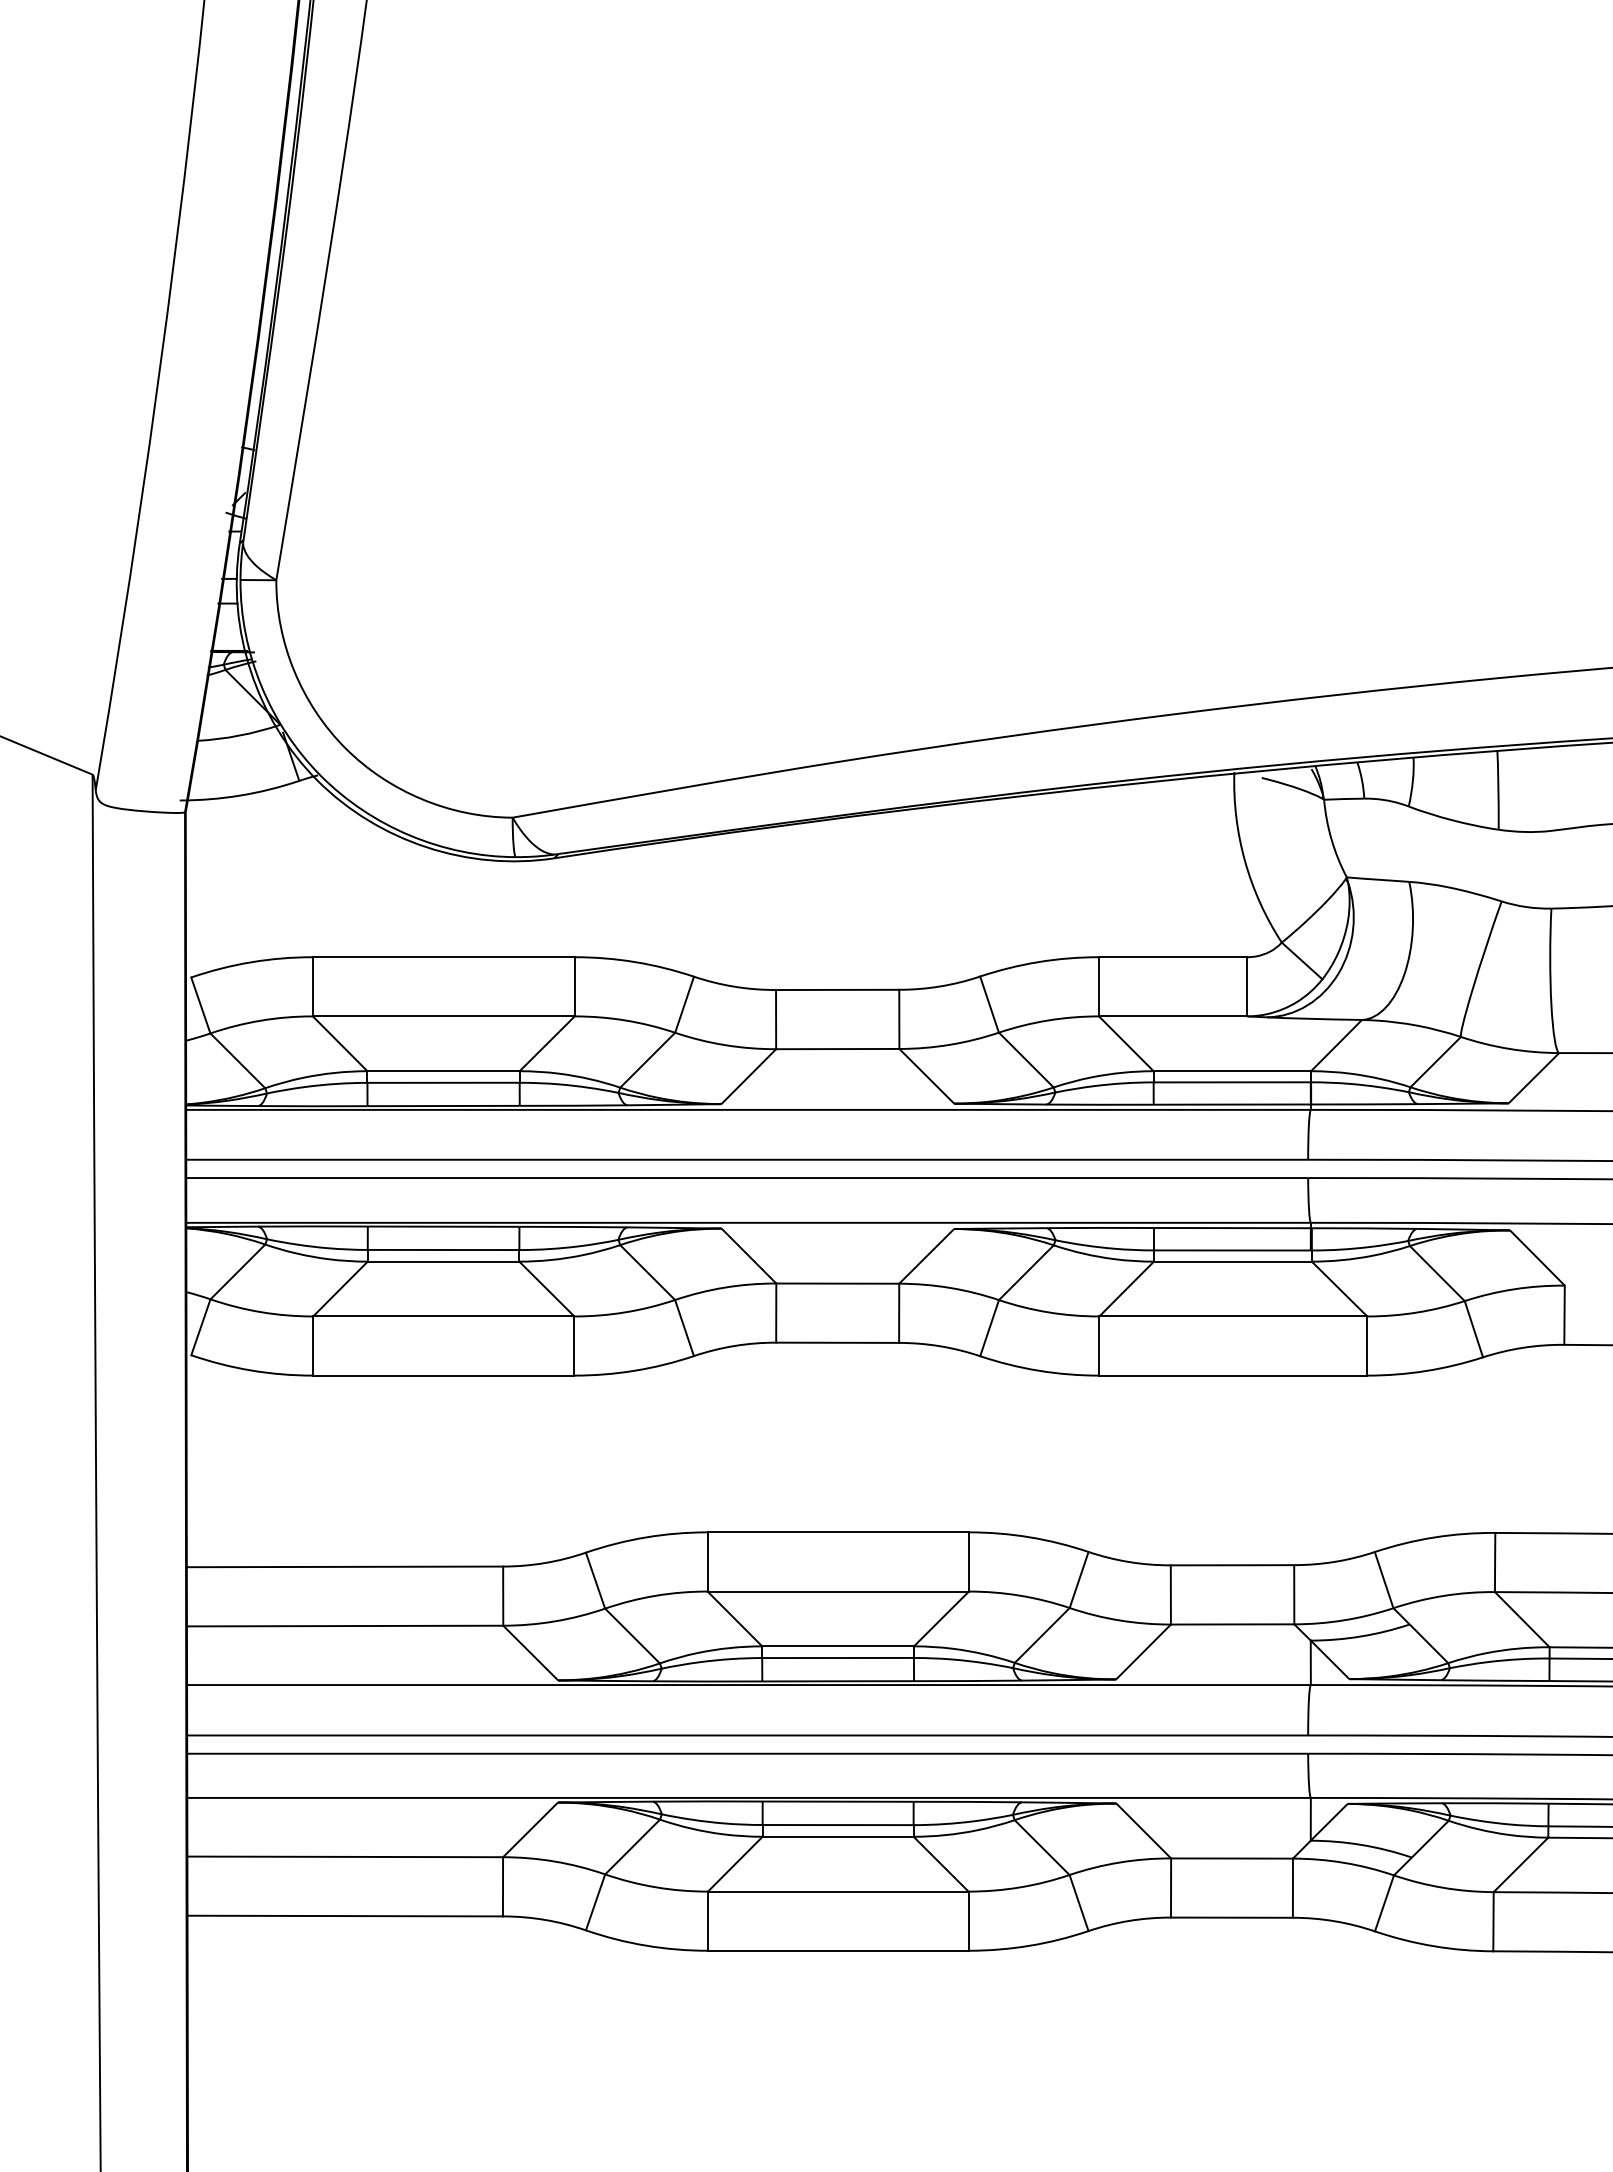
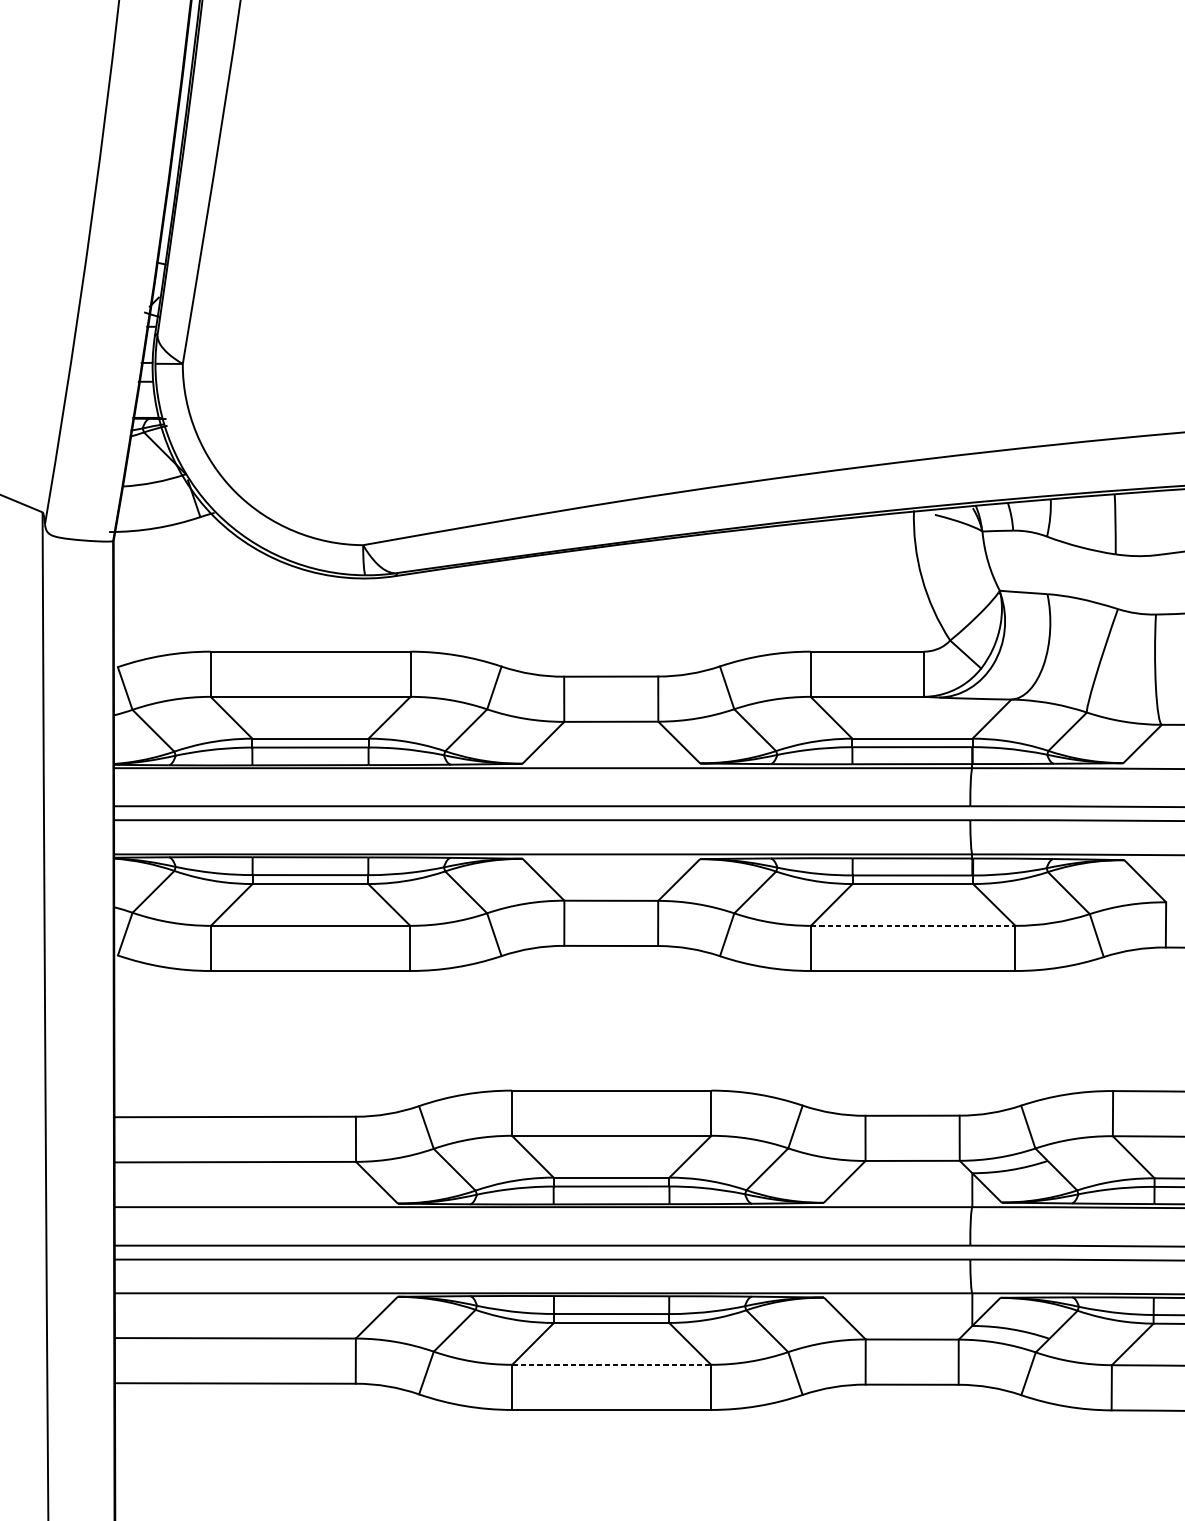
line: (1233, 1316) -> (913, 925), solid -> dashed
line: (838, 1891) -> (611, 1364), solid -> dashed

